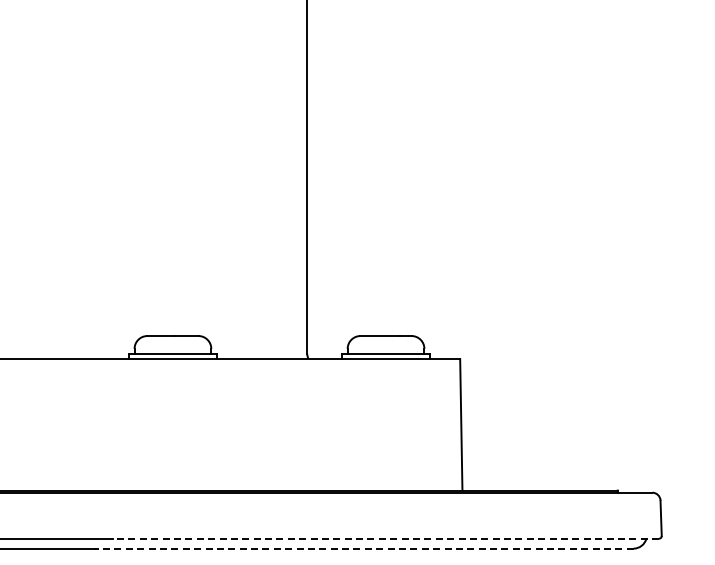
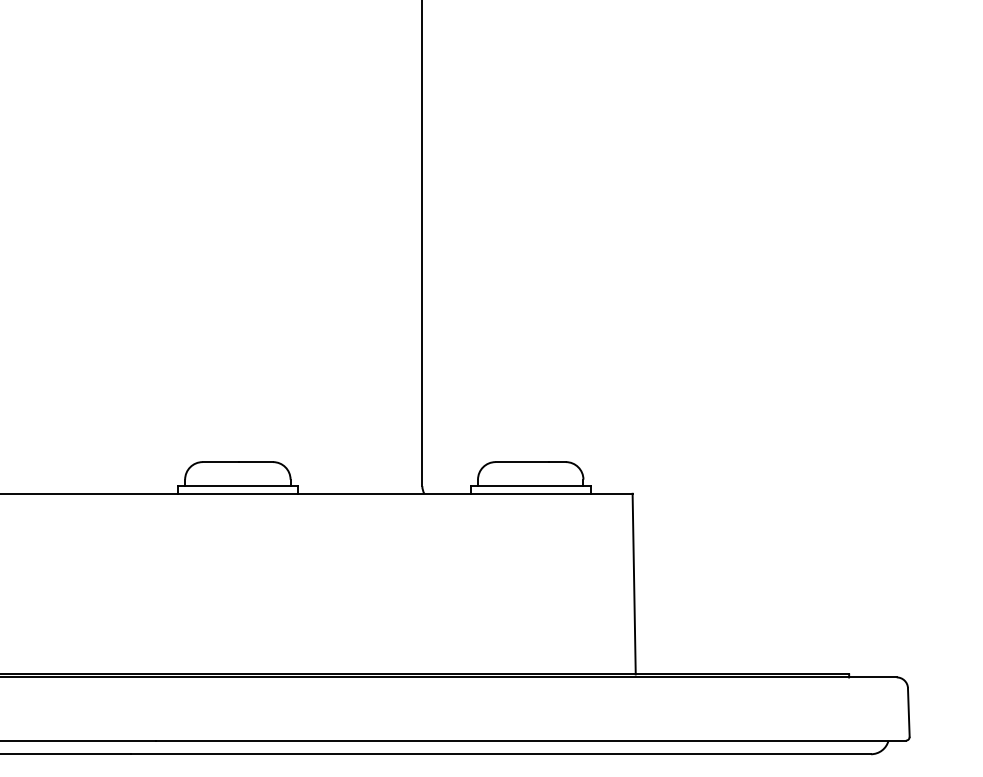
line: (386, 538) -> (531, 740), dashed -> solid
line: (363, 548) -> (499, 754), dashed -> solid

